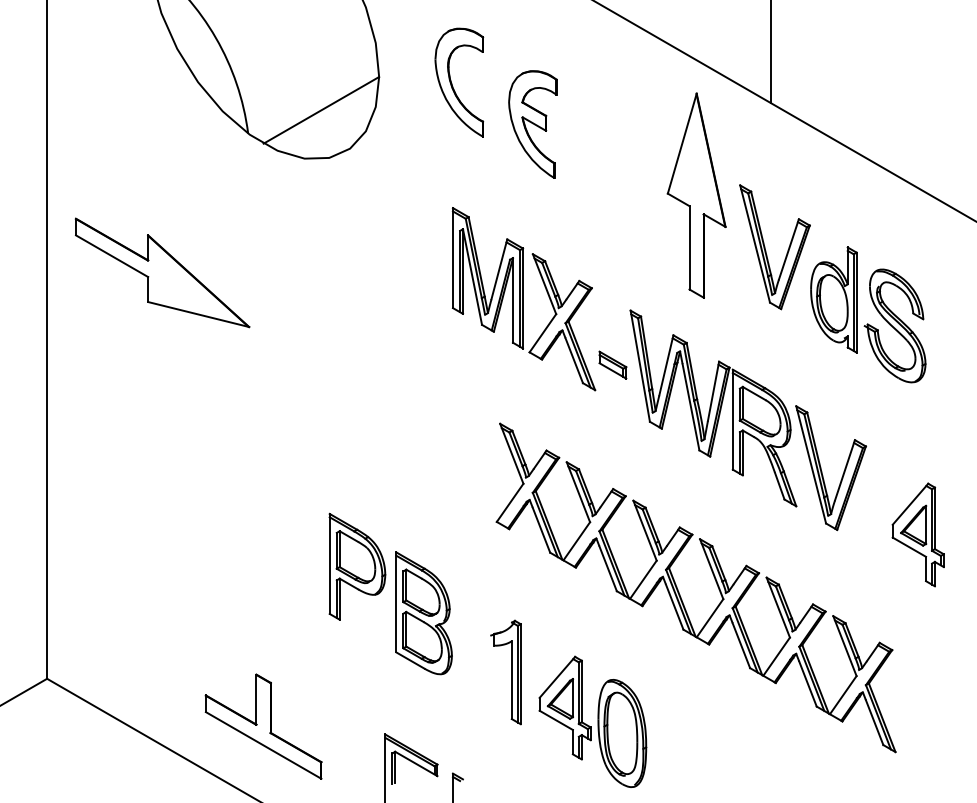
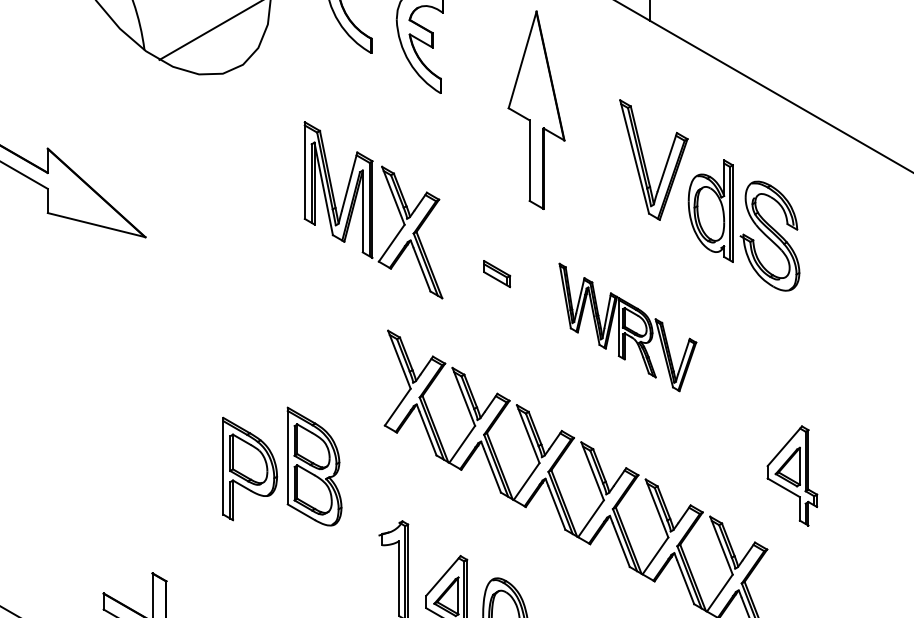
part: (696, 195) -> (536, 110), moved
part: (524, 299) -> (373, 210), moved
part: (747, 420) -> (627, 327), size x0.6
part: (917, 534) -> (791, 475), moved
part: (423, 613) -> (314, 466), moved

